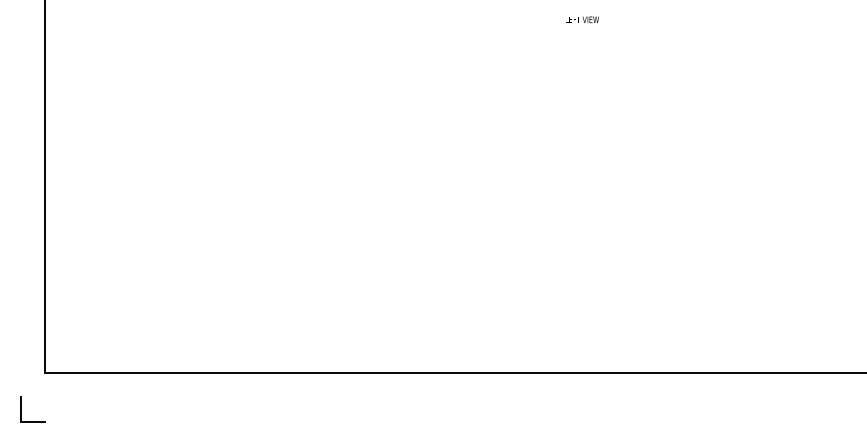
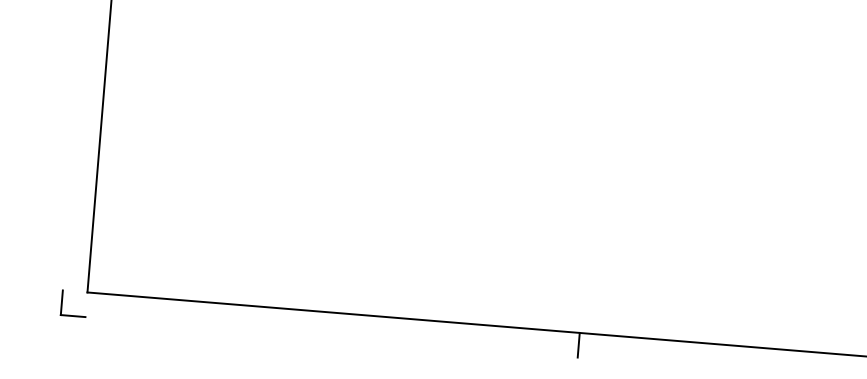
line: (539, 385) -> (578, 345), added
part: (21, 409) -> (62, 302), moved

